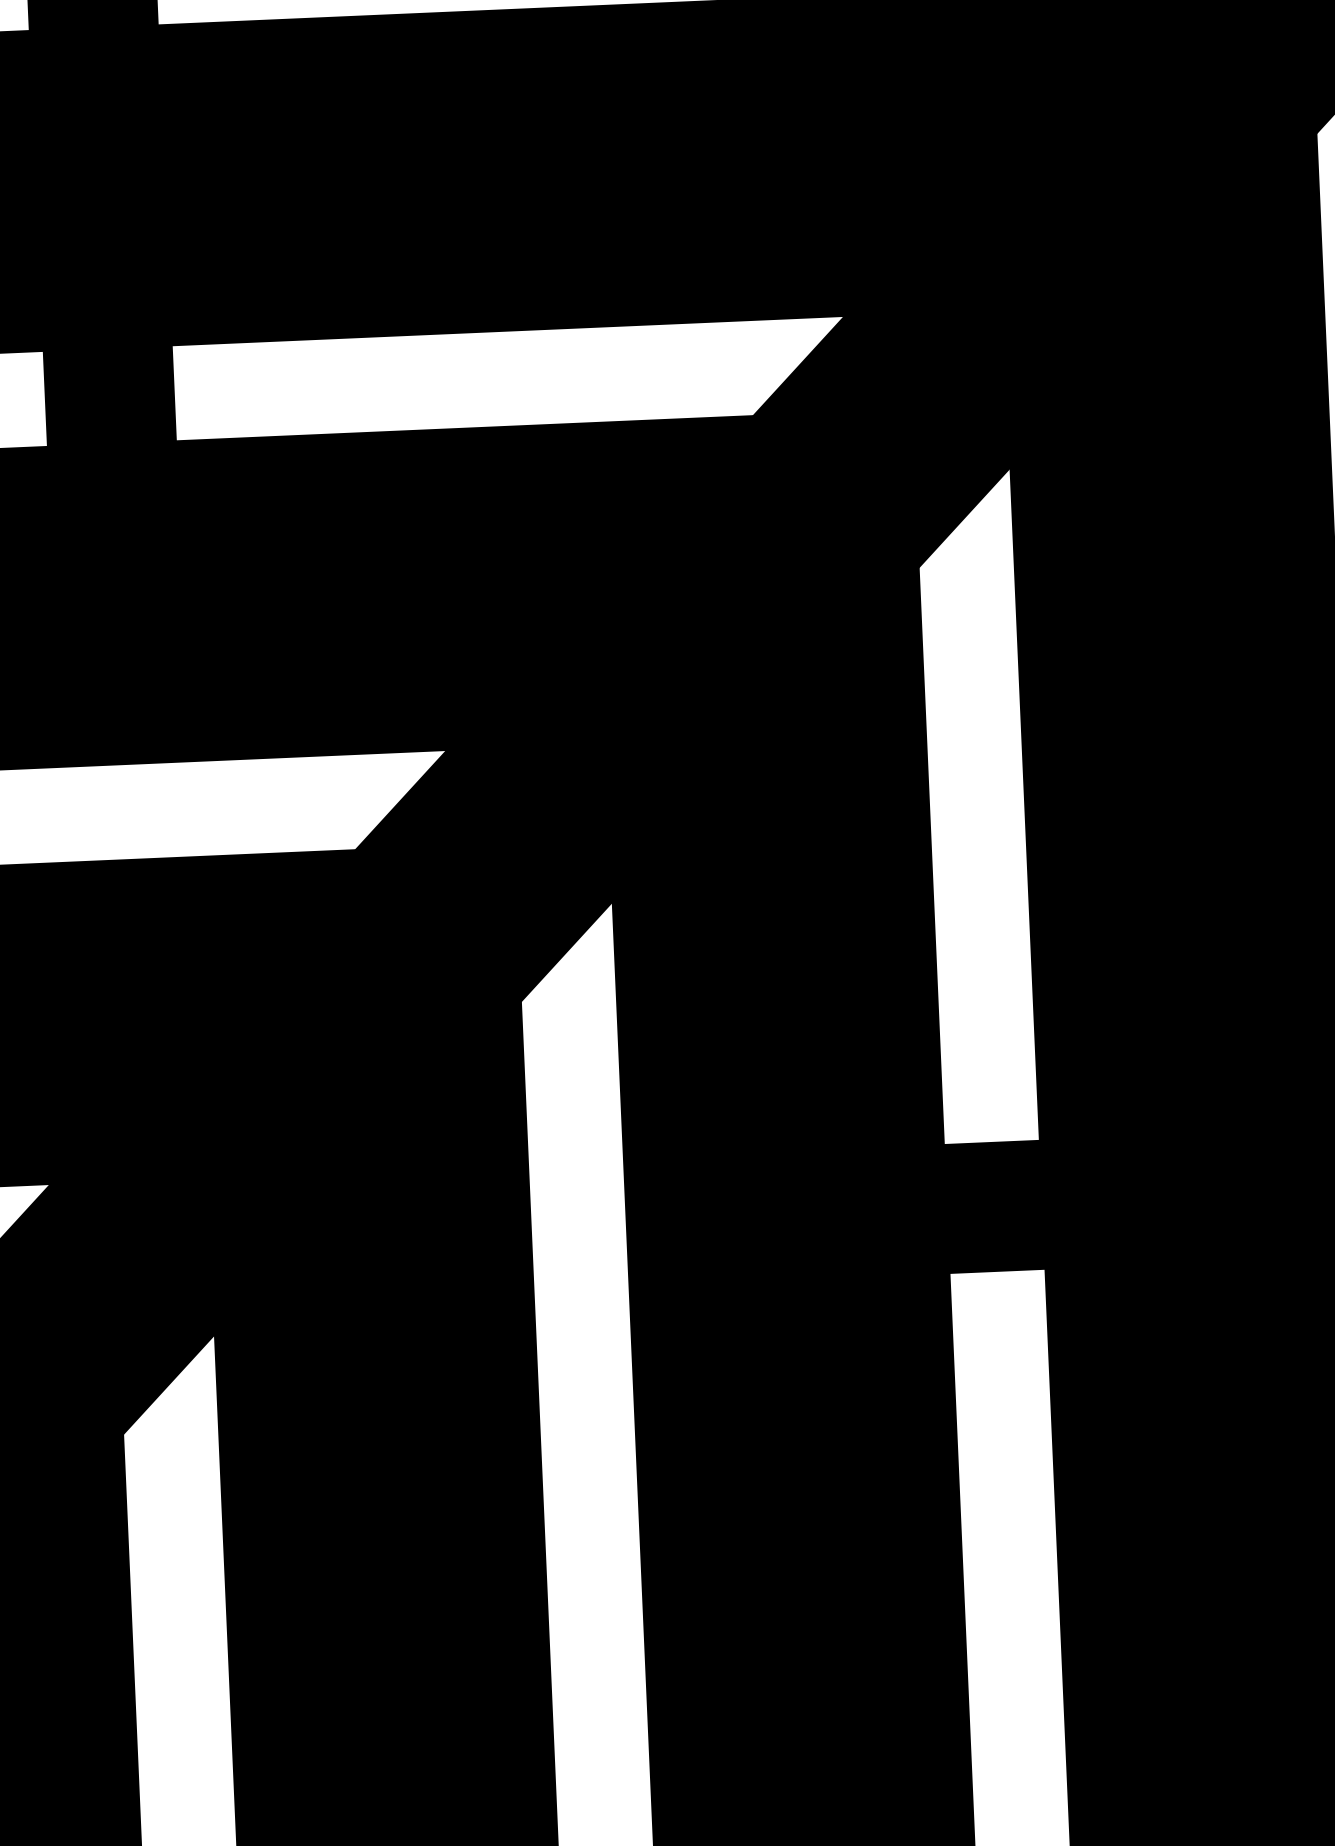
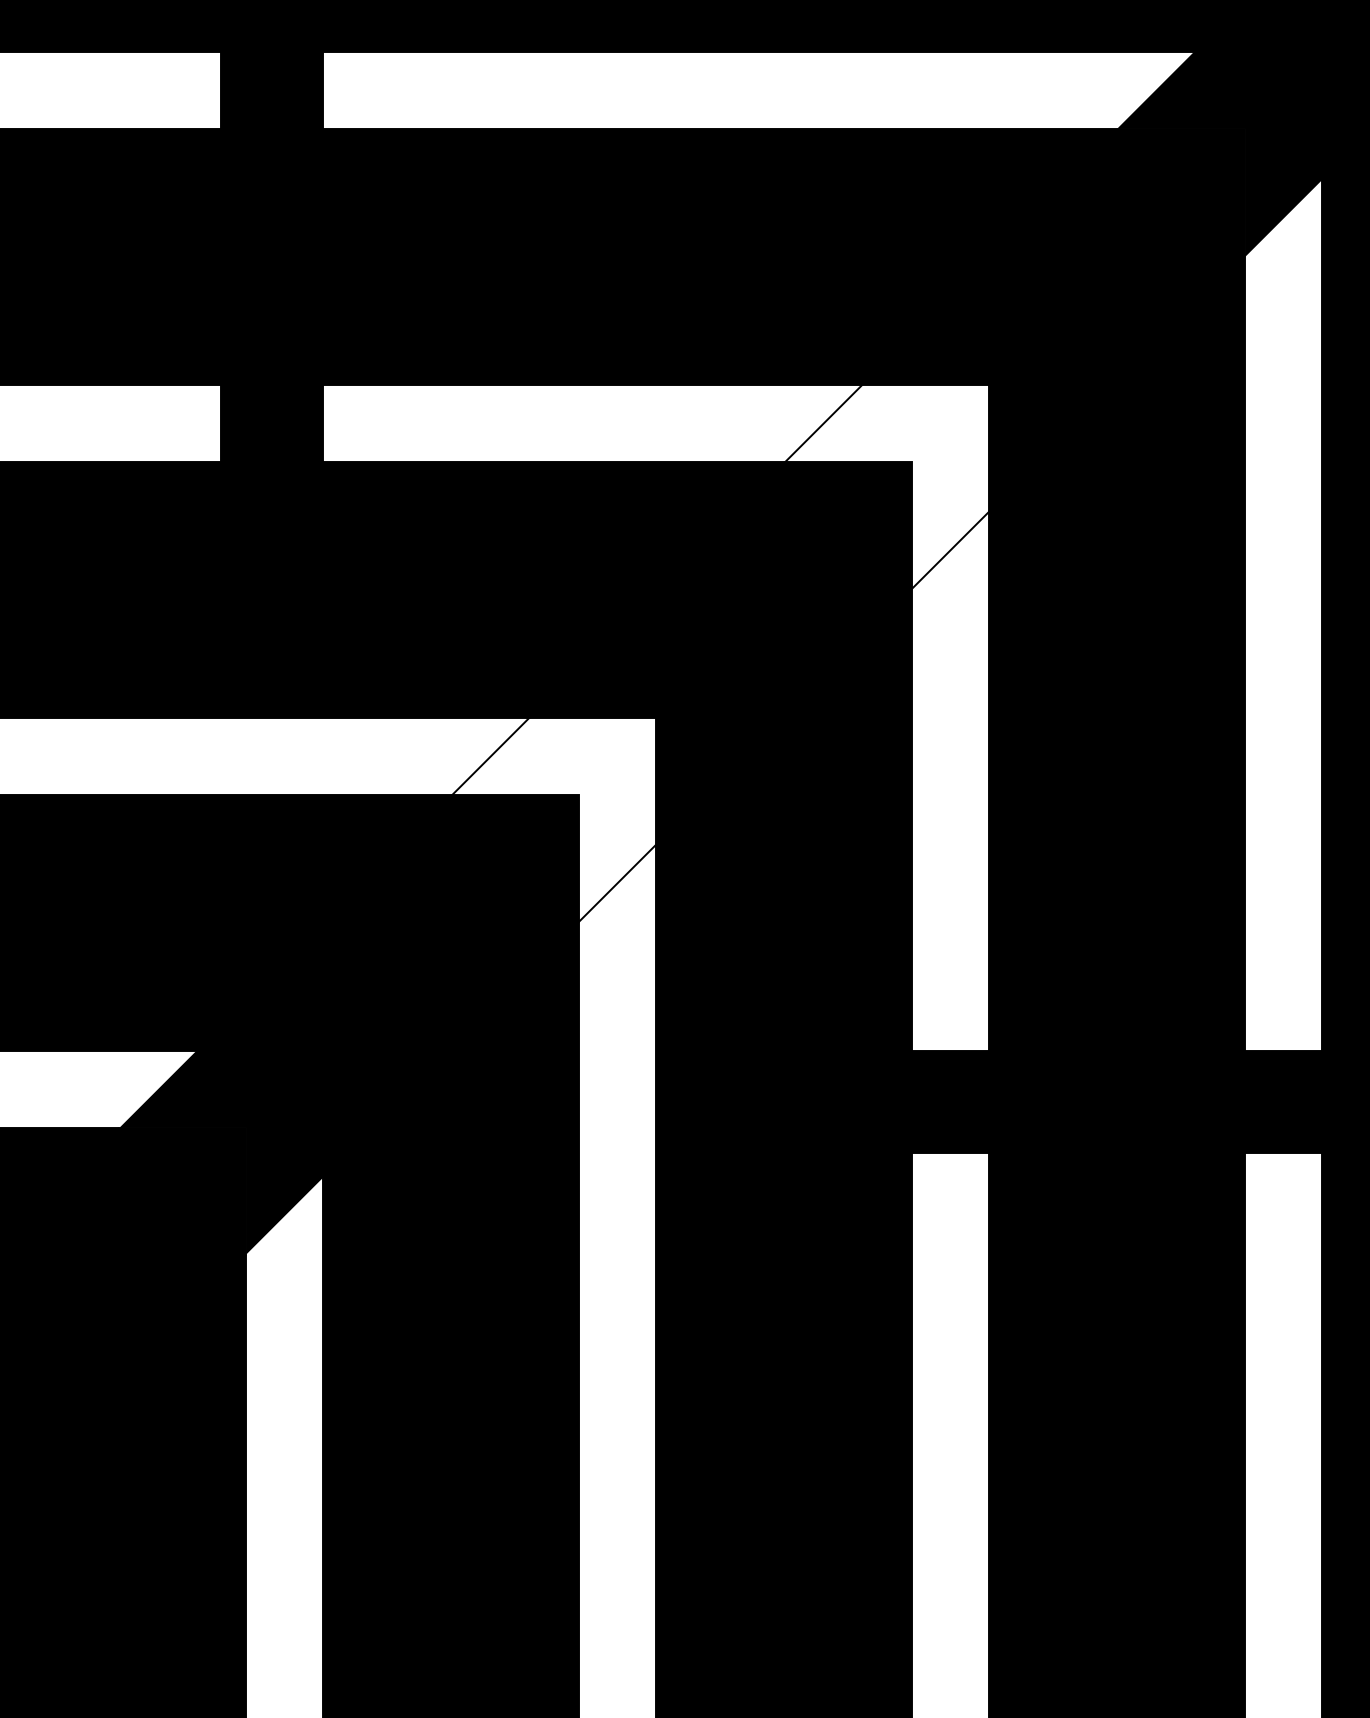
fill: (882, 441) -> (887, 486), removed
fill: (484, 875) -> (554, 819), removed

